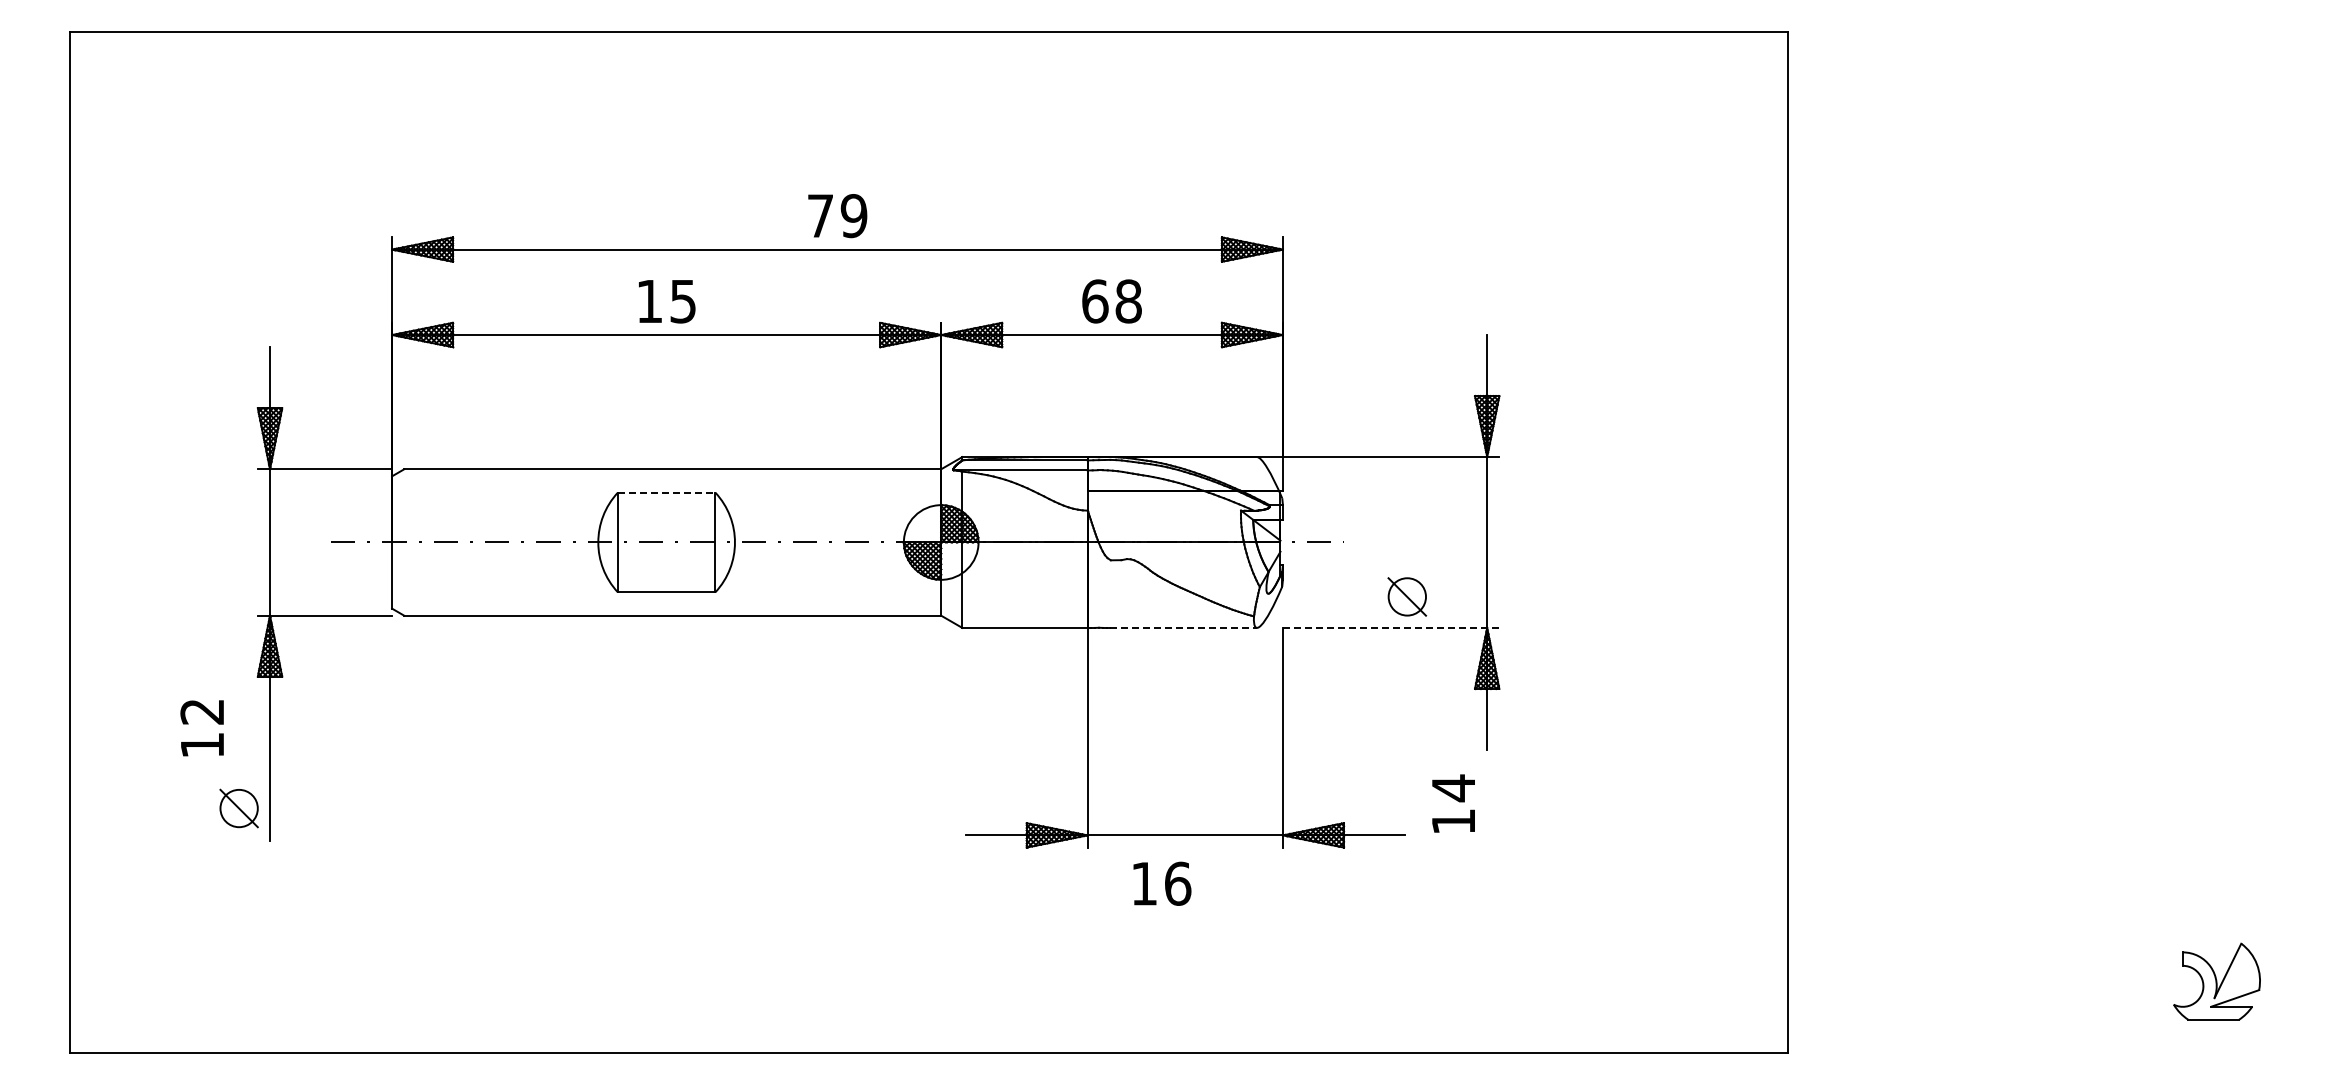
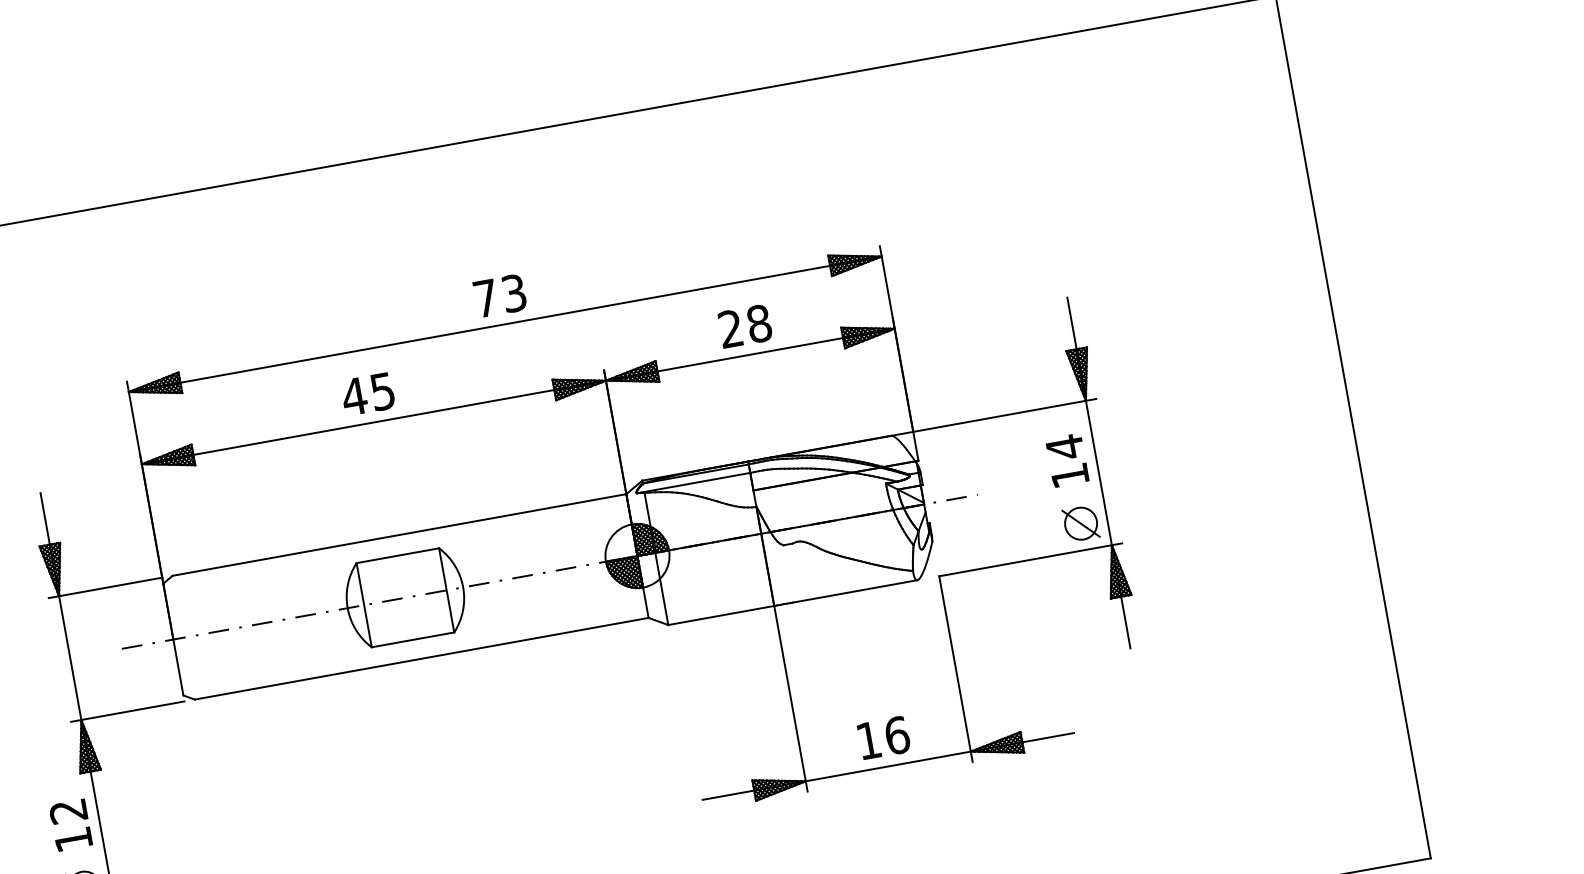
text: (853, 215) -> (513, 293), 79 -> 73
text: (649, 301) -> (354, 396), 15 -> 45
text: (1095, 301) -> (731, 328), 68 -> 28
line: (666, 492) -> (397, 555), dashed -> solid
part: (1407, 596) -> (1081, 523), moved
line: (1184, 627) -> (856, 590), dashed -> solid
line: (1391, 627) -> (1030, 559), dashed -> solid
text: (201, 728) -> (70, 825), moved
text: (1453, 803) -> (1067, 460), moved
text: (1162, 883) -> (884, 737), moved

